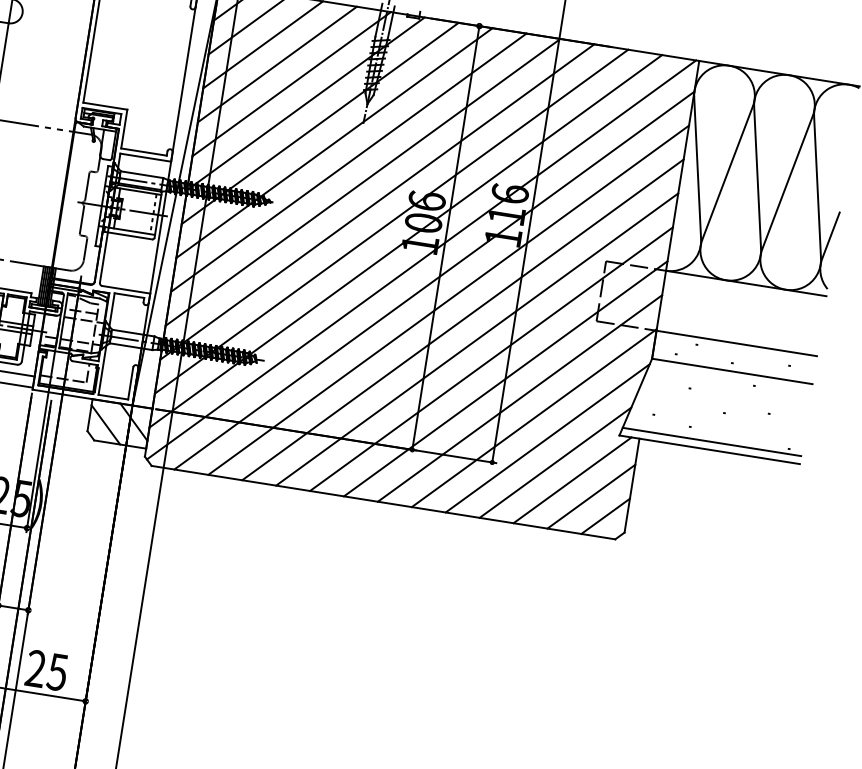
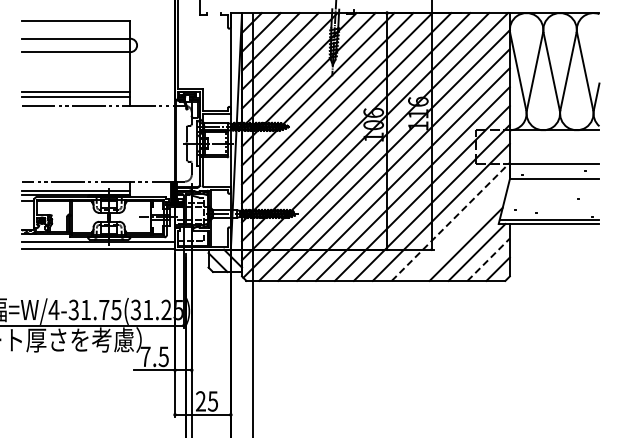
line: (533, 417) -> (450, 221), solid -> dashed
line: (547, 437) -> (459, 231), removed
line: (591, 496) -> (488, 259), solid -> dashed

